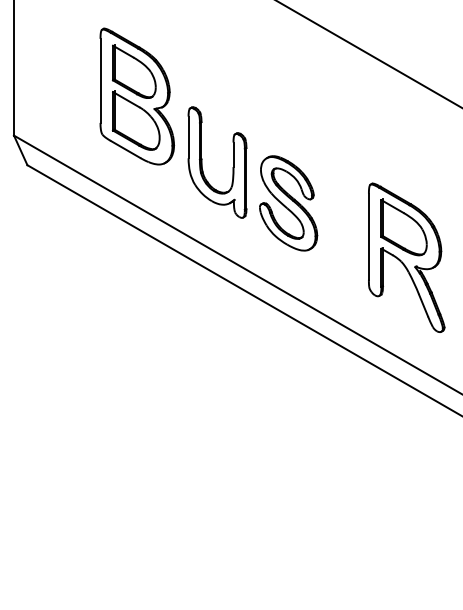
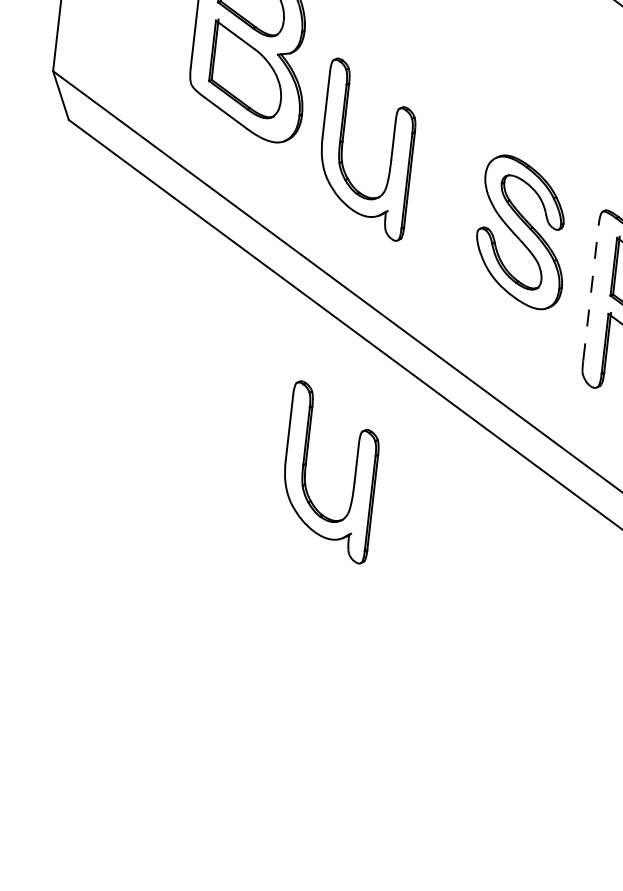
part: (288, 203) -> (522, 232), moved
line: (368, 236) -> (590, 292), solid -> dashed
part: (202, 368) -> (306, 469), added

